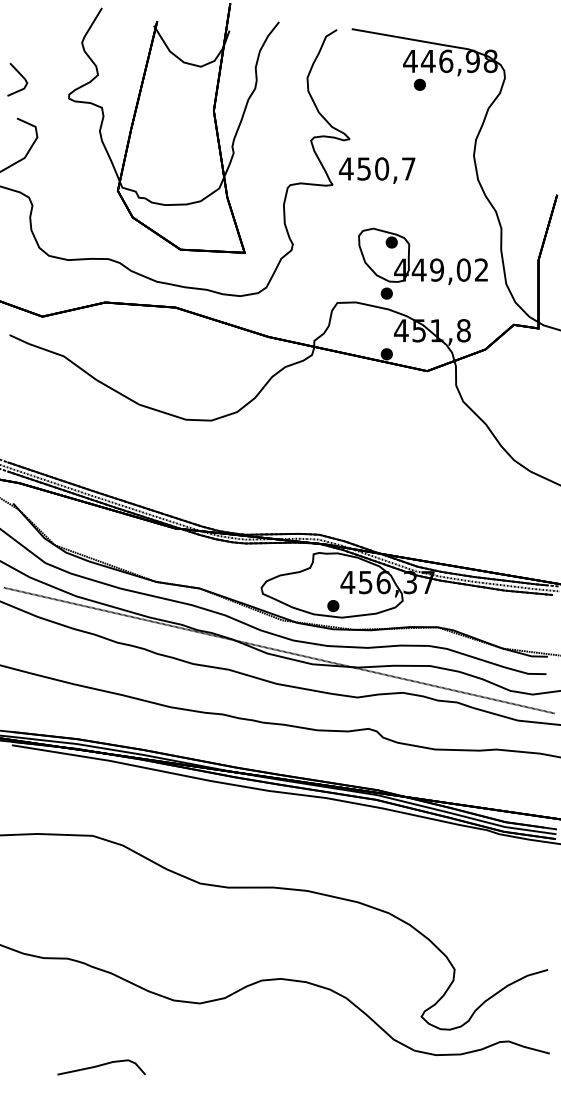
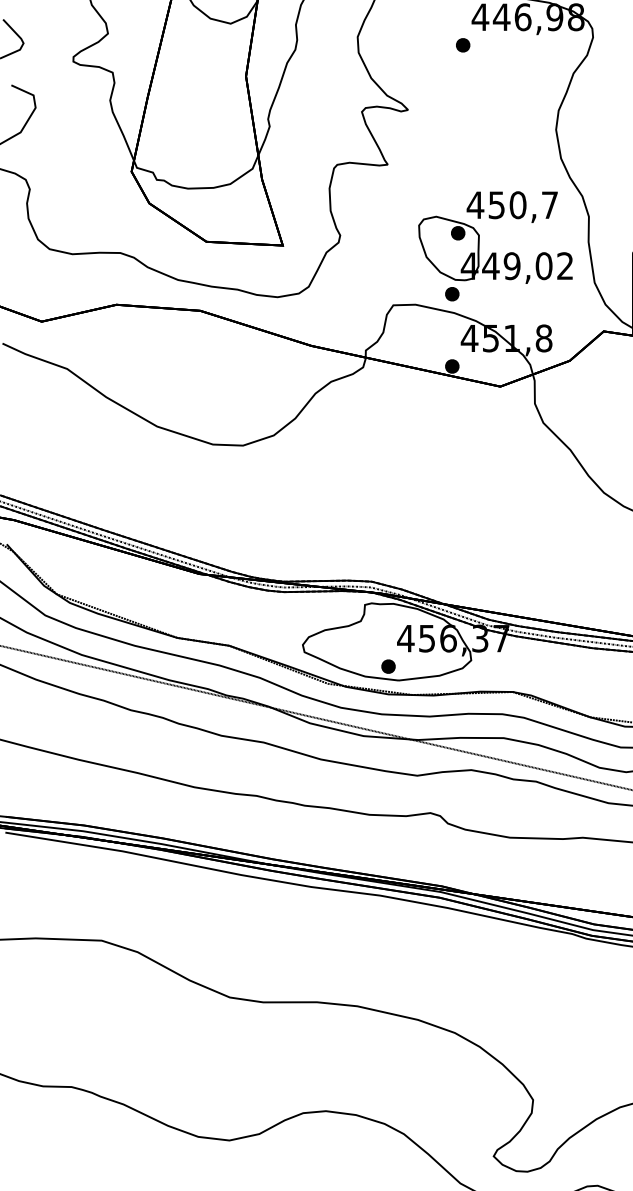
part: (419, 84) -> (462, 44), moved
text: (377, 170) -> (512, 207), moved

